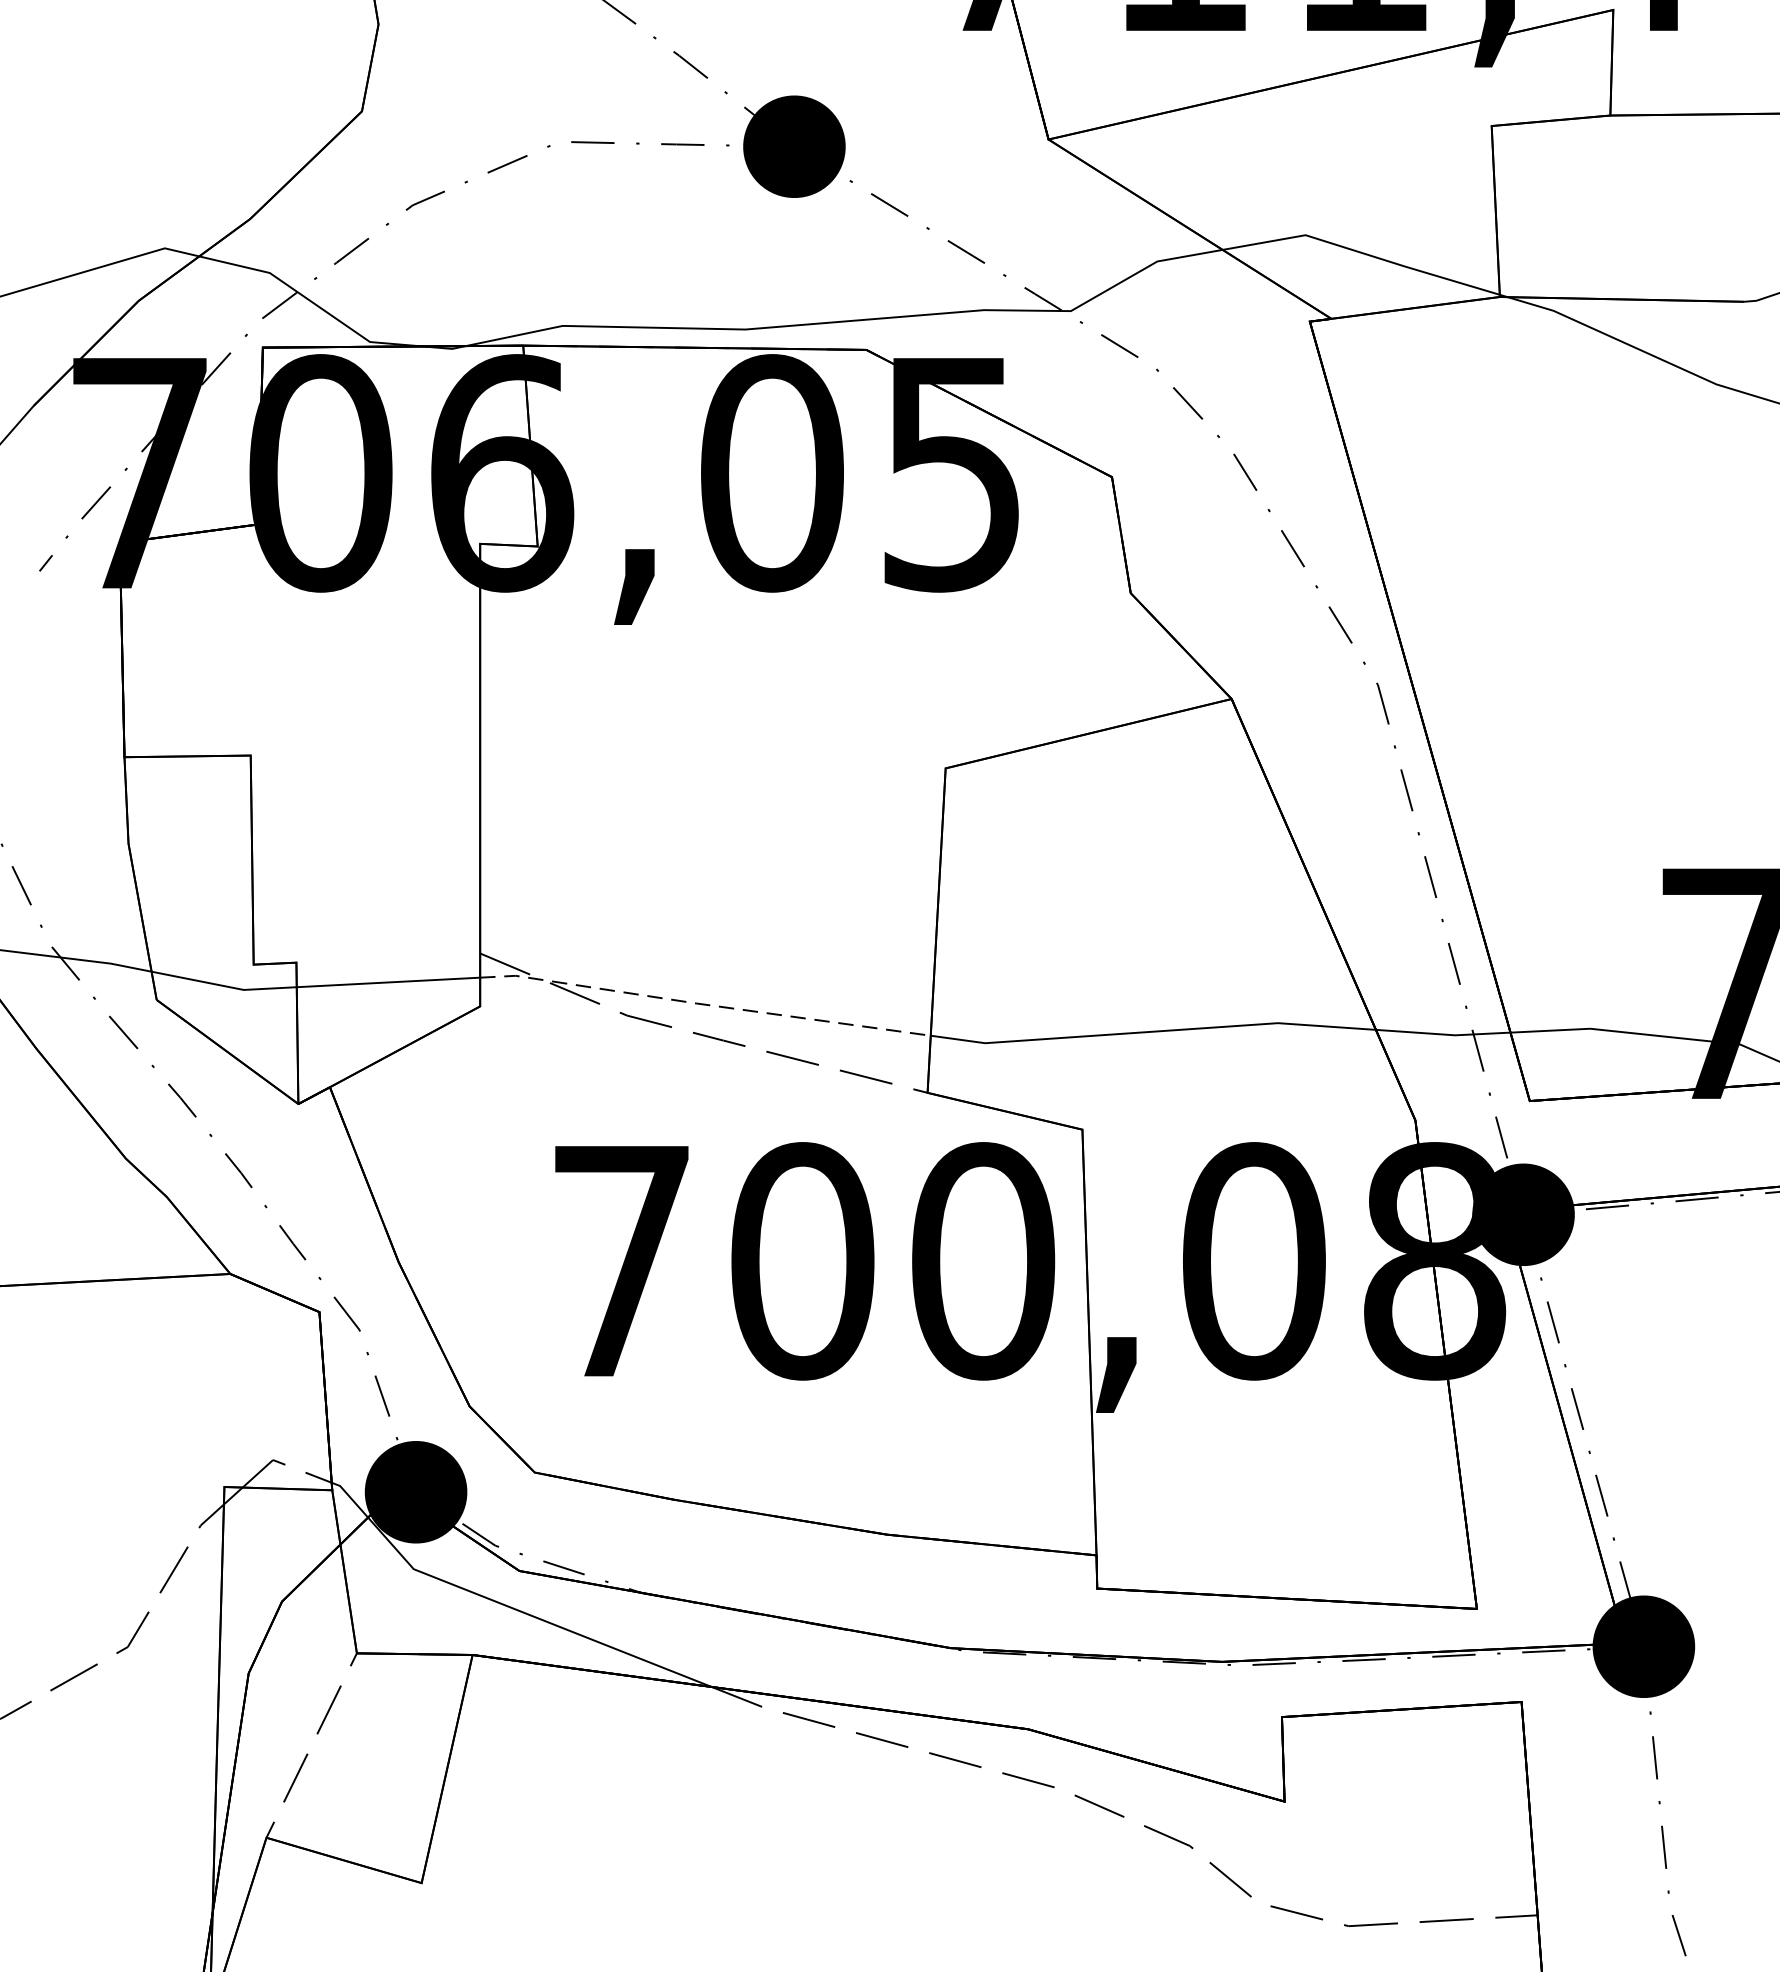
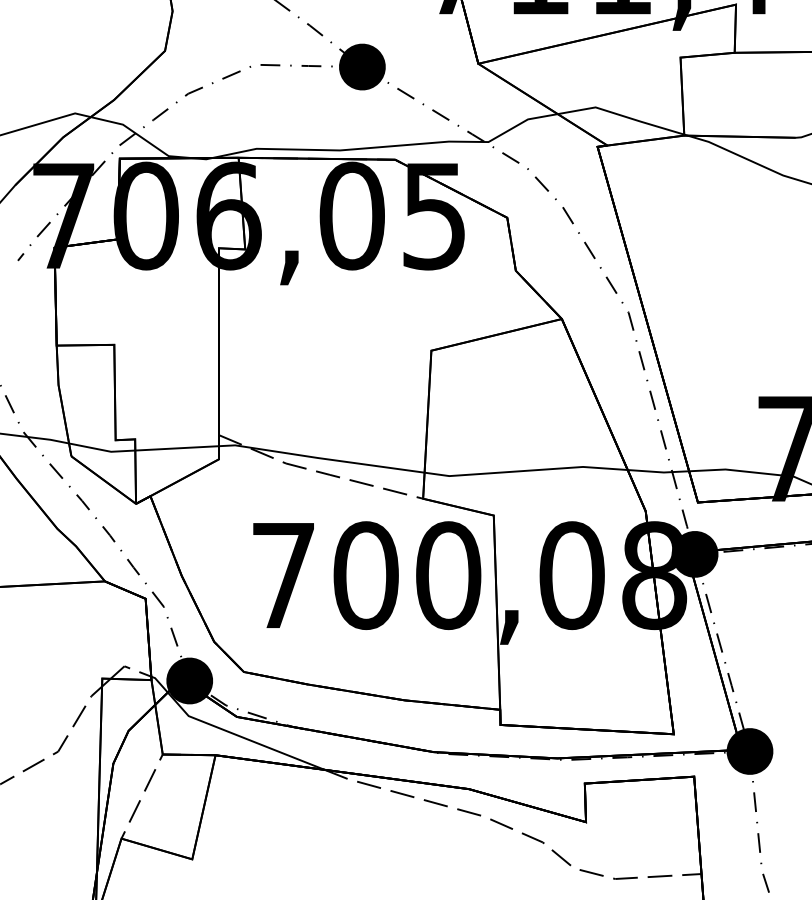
line: (702, 1004) -> (320, 458), dashed -> solid

